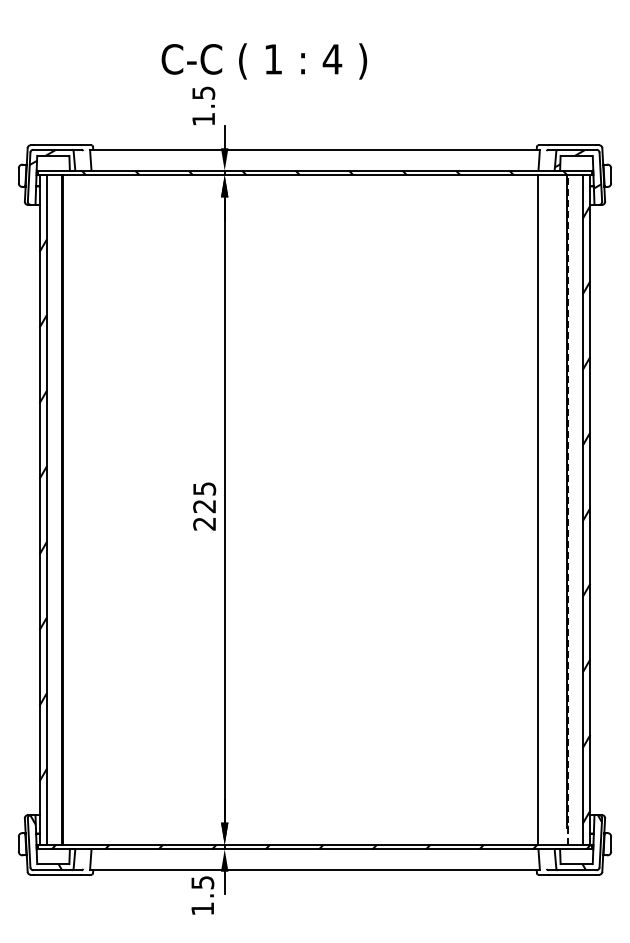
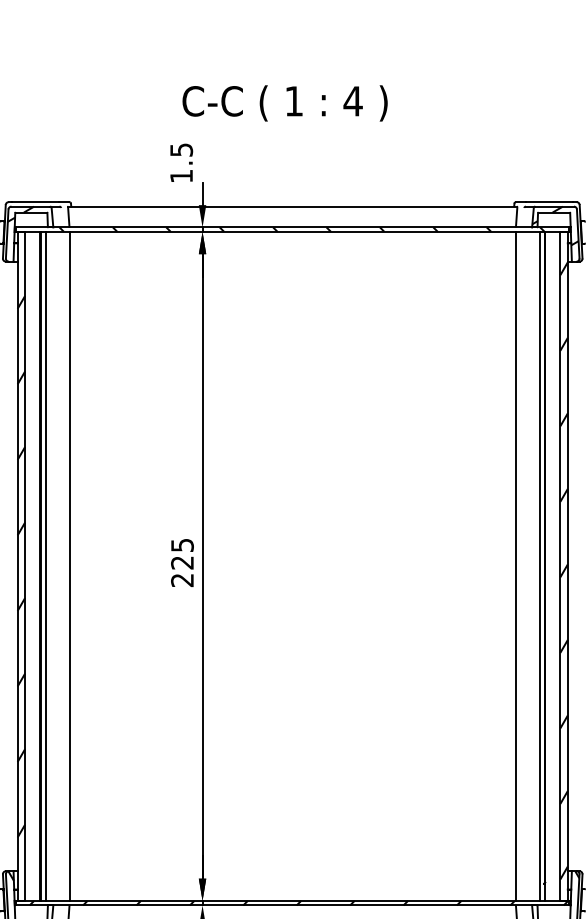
text: (264, 61) -> (285, 103), moved
line: (67, 509) -> (45, 565), added
line: (91, 509) -> (69, 565), added
line: (562, 509) -> (539, 565), added
line: (568, 510) -> (545, 566), dashed -> solid

